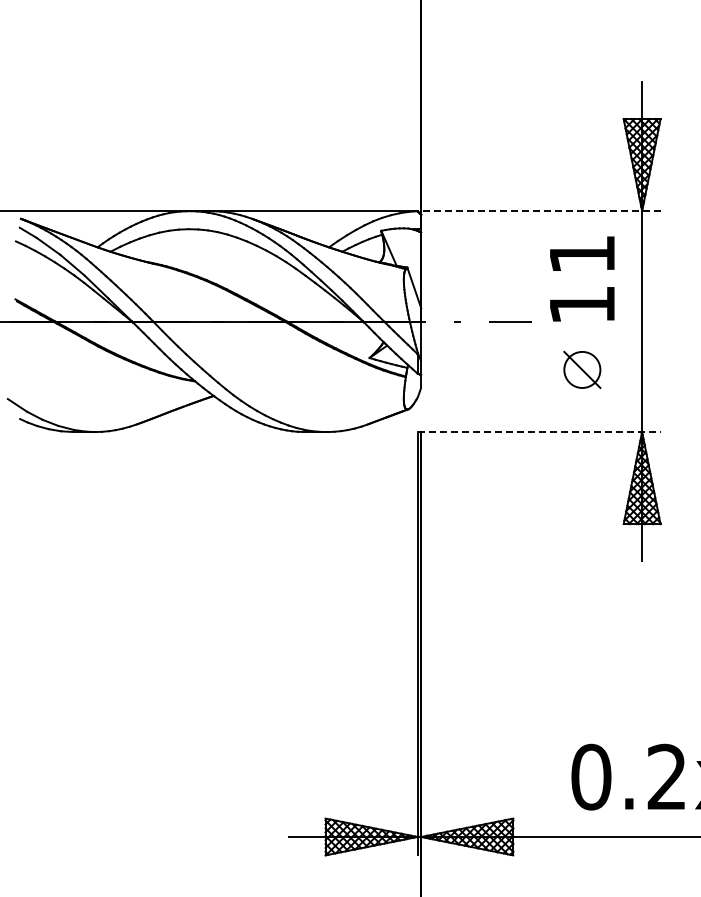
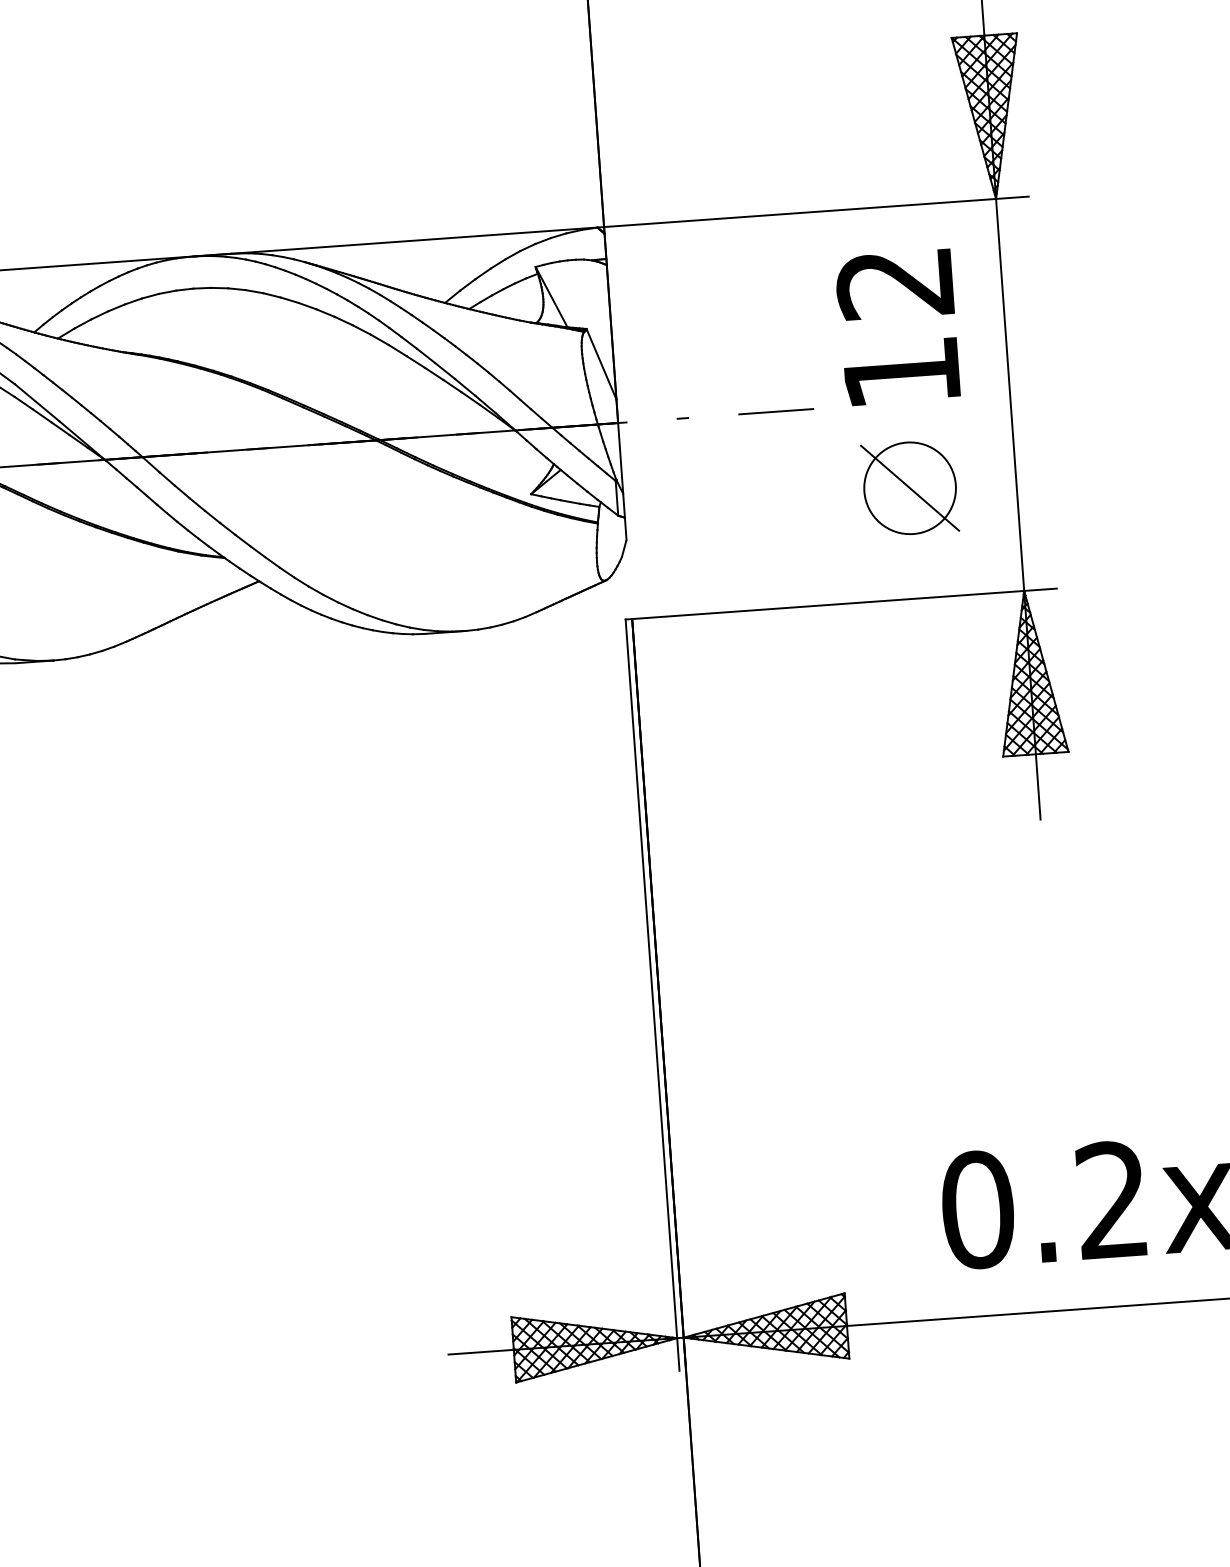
line: (538, 211) -> (812, 212), dashed -> solid
text: (581, 254) -> (893, 283), 11 -> 12
part: (582, 369) -> (910, 487), size x1.43
line: (539, 432) -> (842, 604), dashed -> solid

